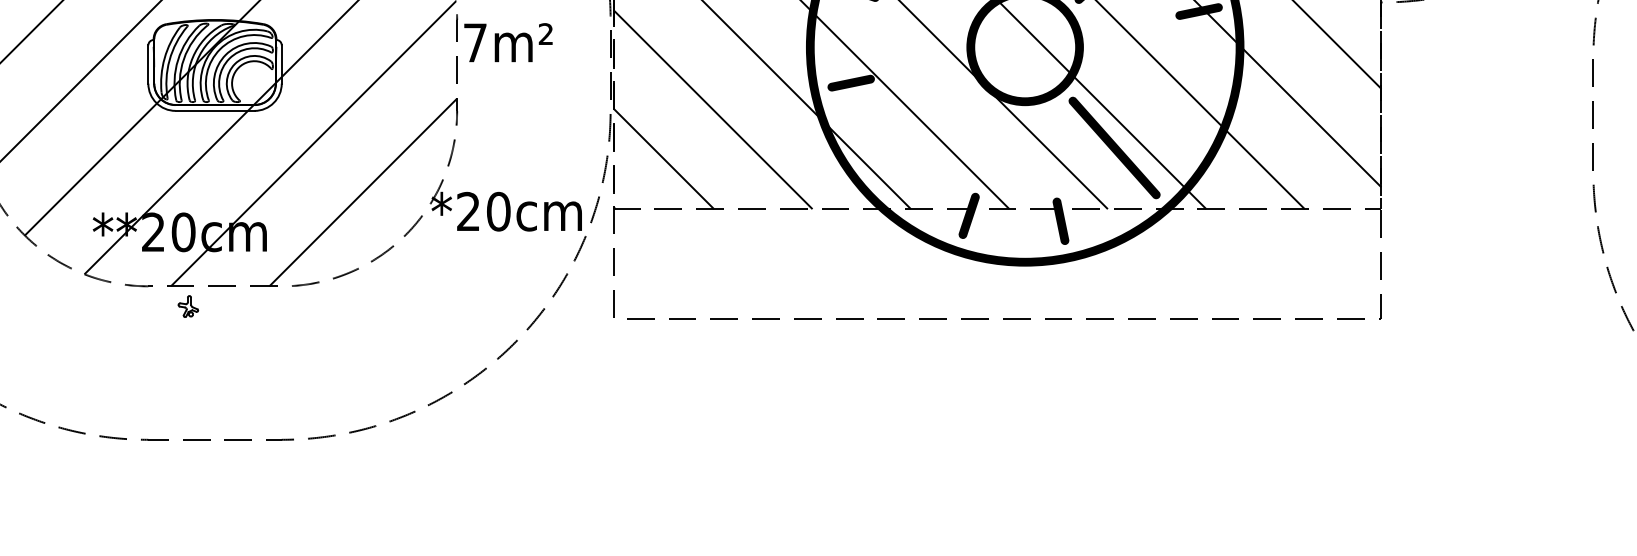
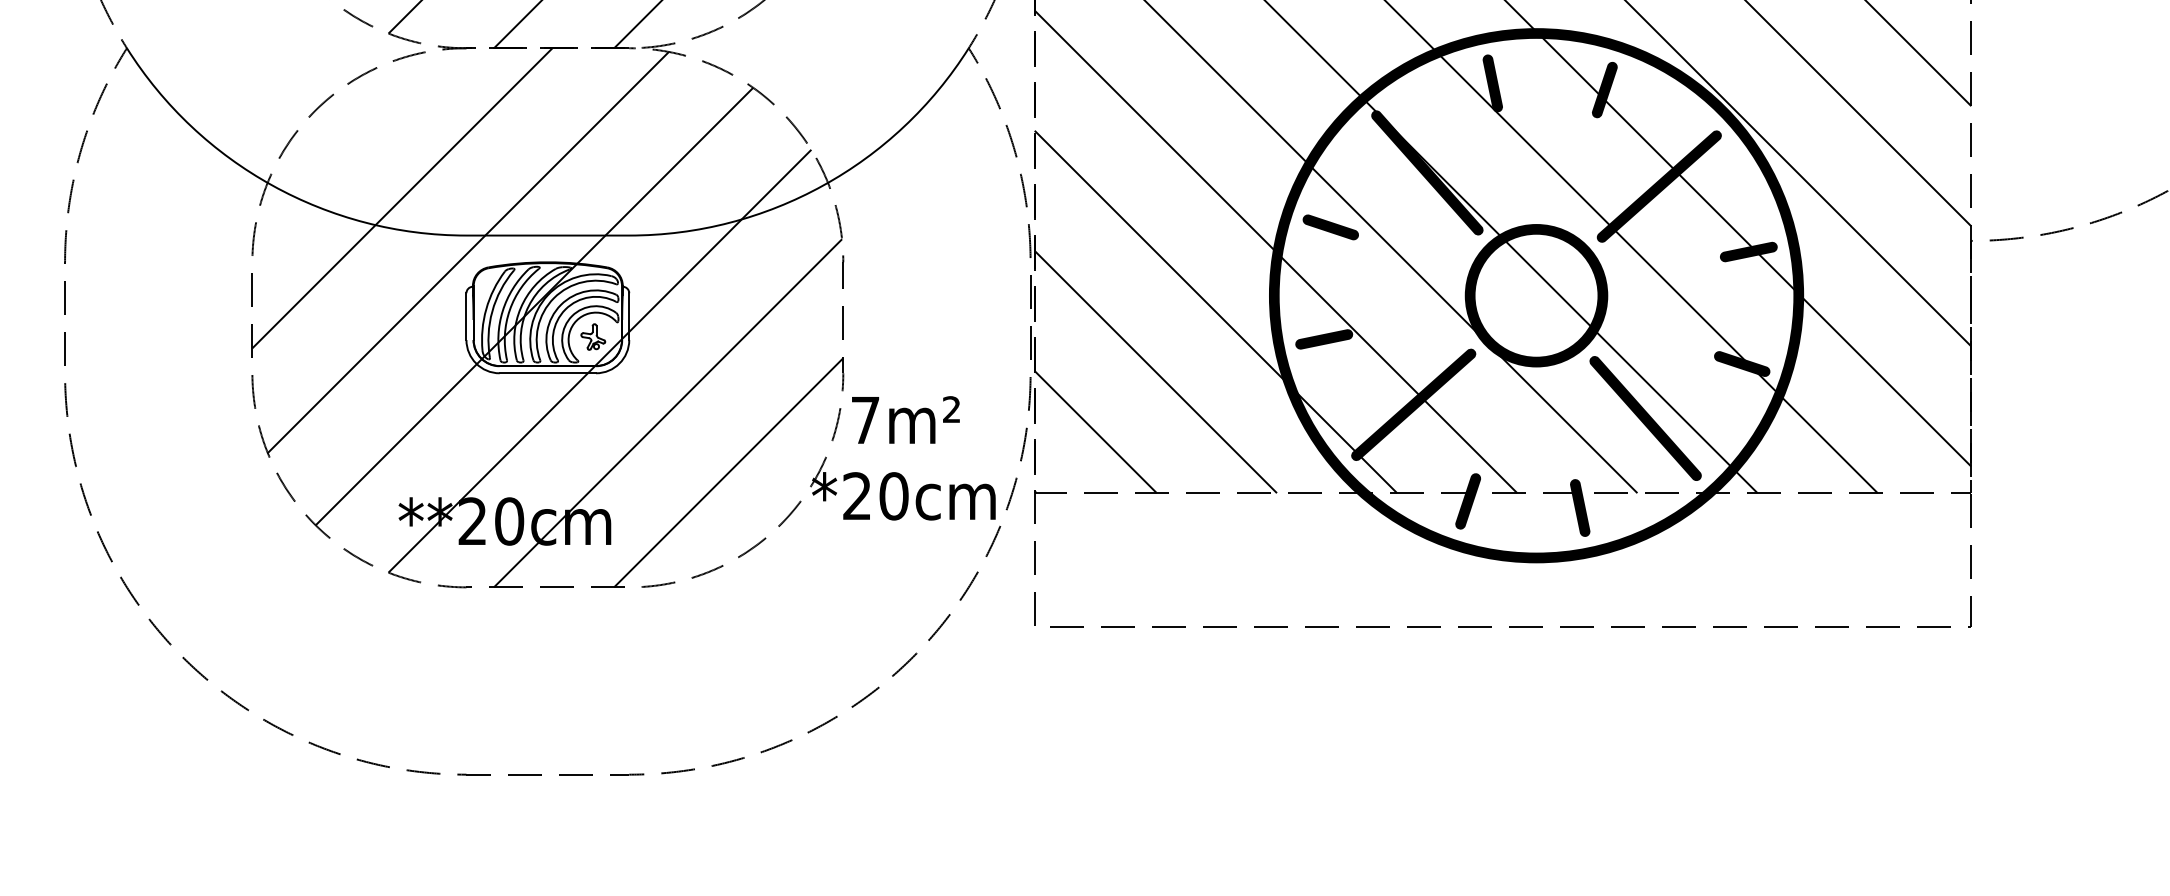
text: (508, 42) -> (905, 419), moved
fill: (1193, 102) -> (1742, 363), added
fill: (924, 136) -> (1413, 404), added
part: (188, 306) -> (593, 336), moved

